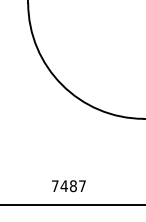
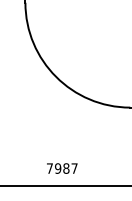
text: (63, 186) -> (57, 168), 7487 -> 7987

